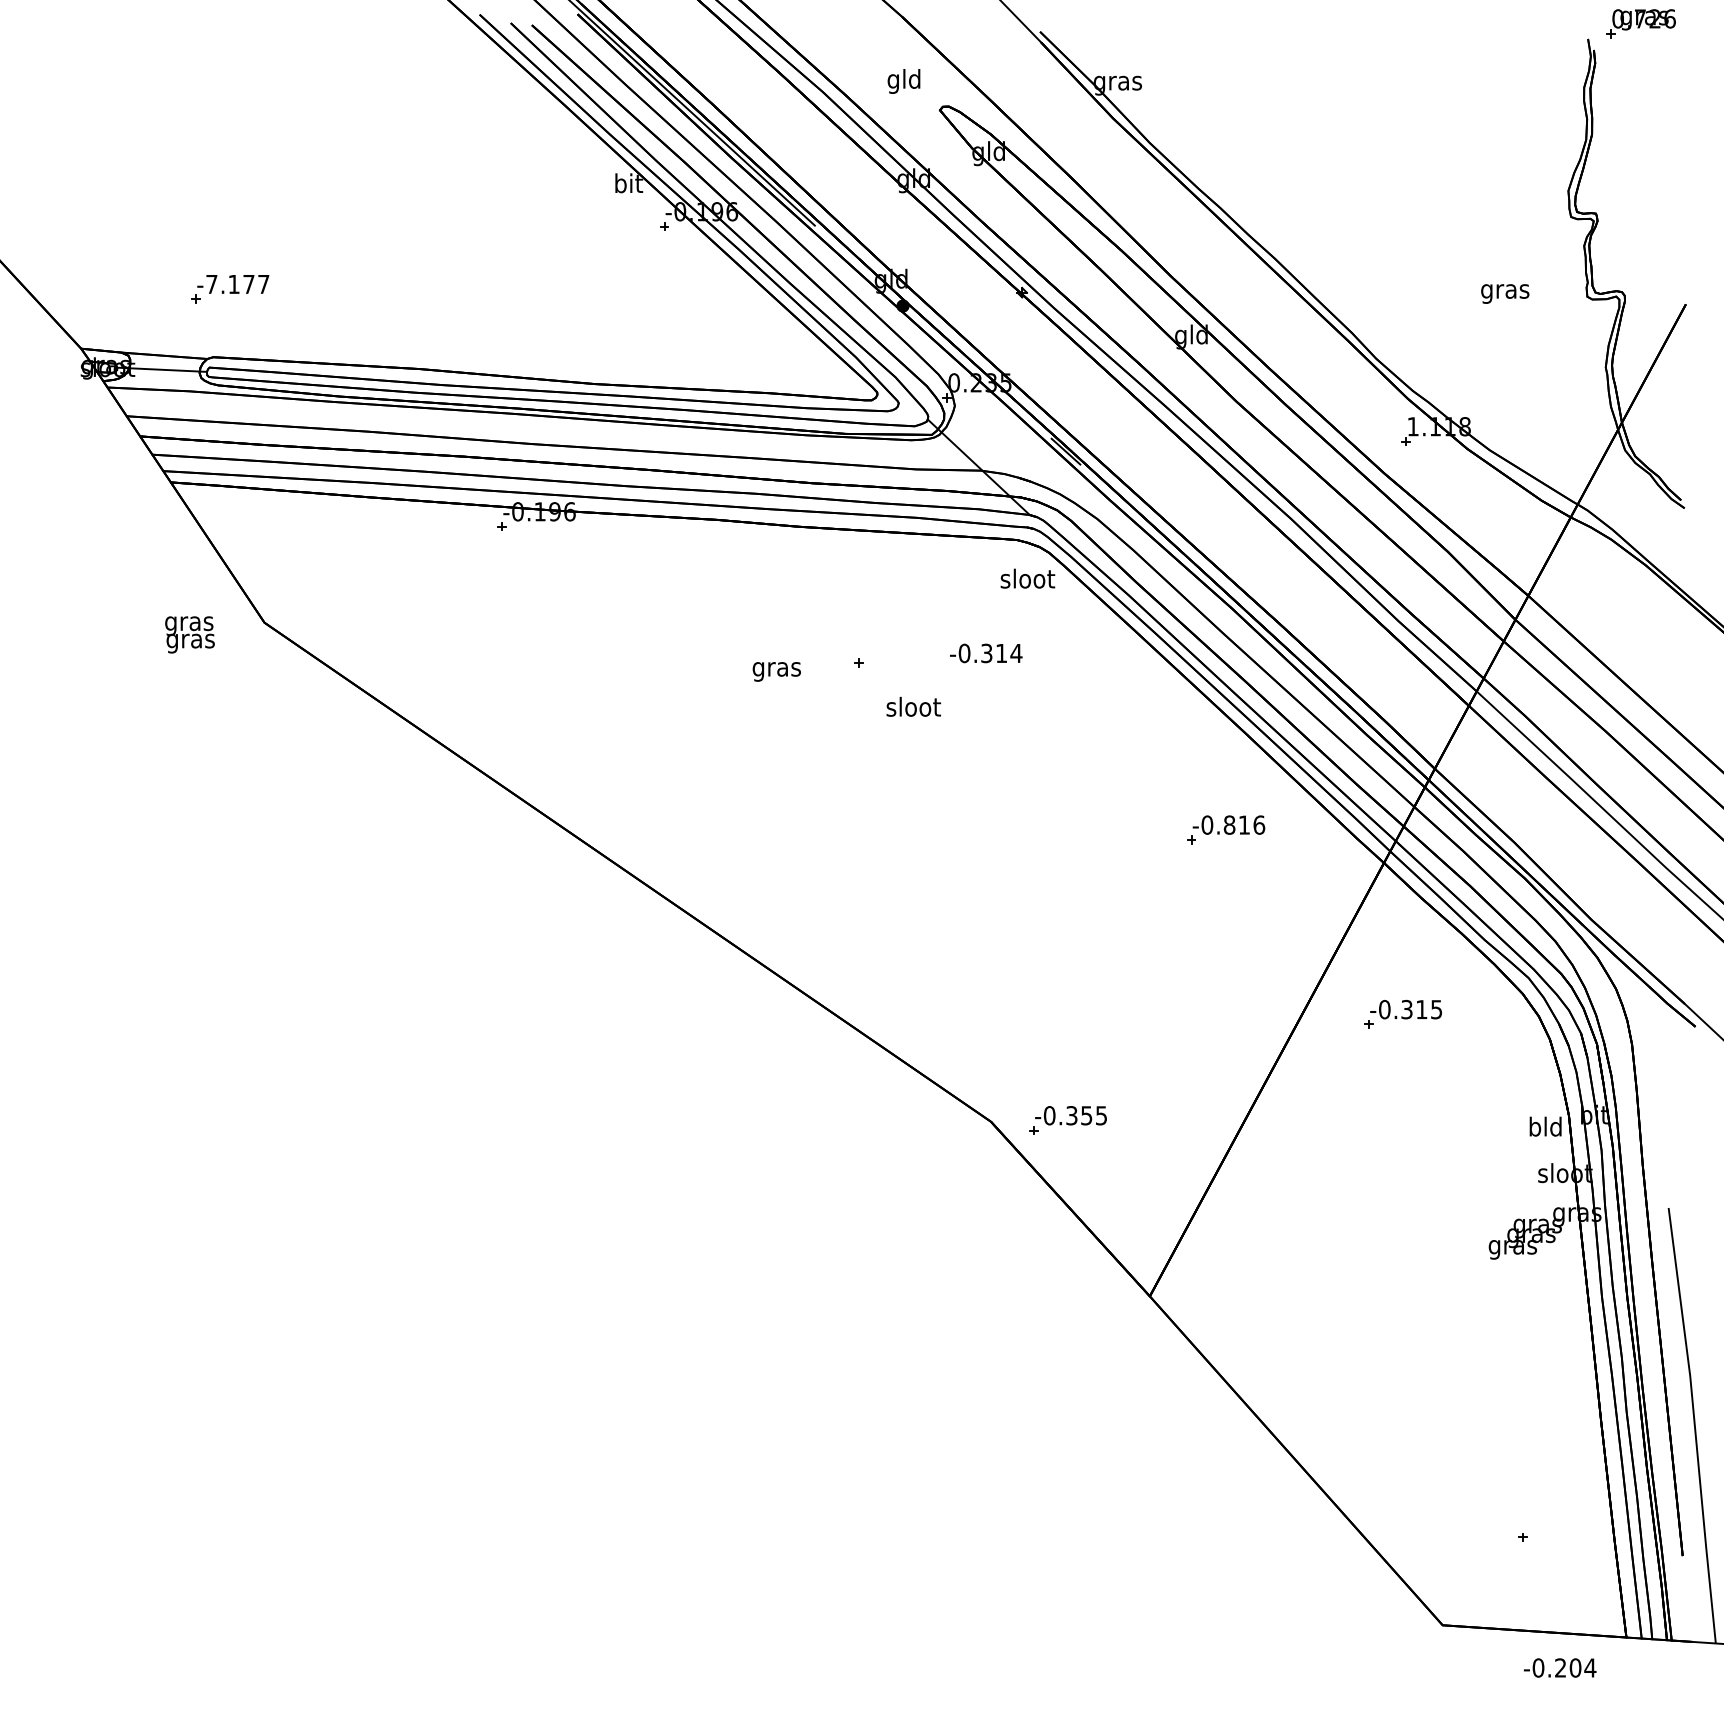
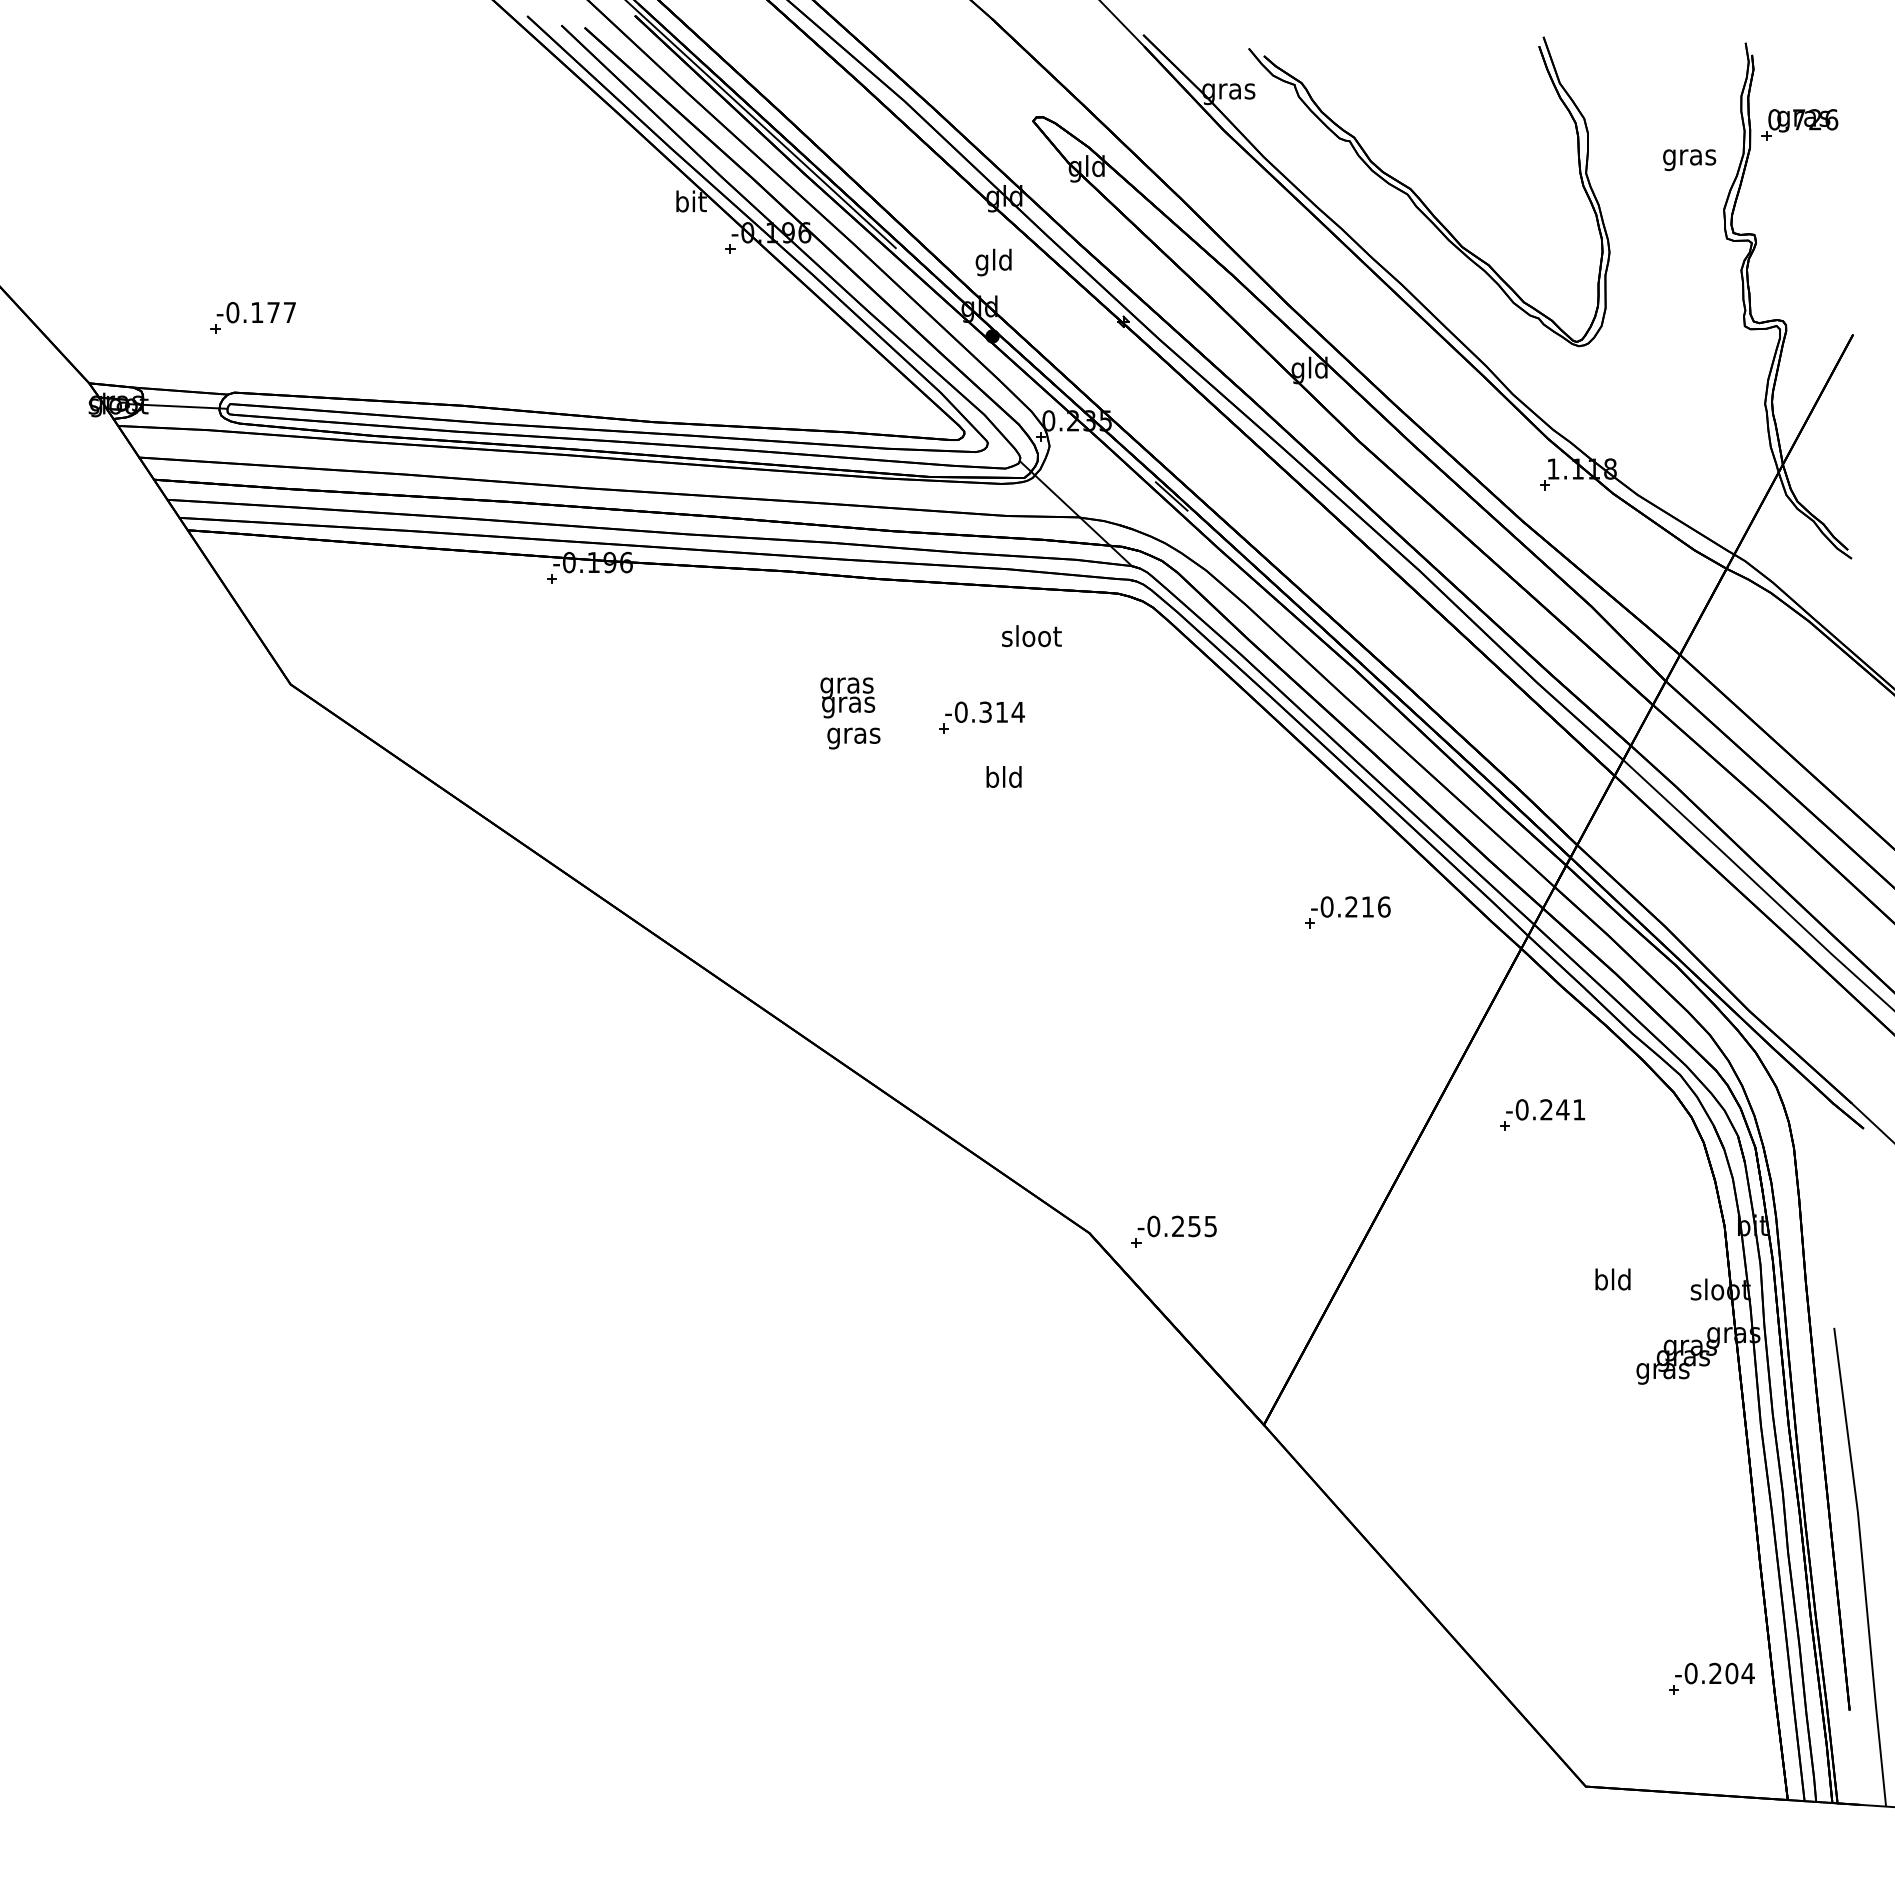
part: (1640, 23) -> (1799, 124), moved
text: (903, 81) -> (993, 262), moved
part: (1293, 181) -> (1421, 199), added
text: (211, 284) -> (232, 312), -7.177 -> -0.177
text: (1505, 294) -> (1689, 160), moved
text: (1027, 579) -> (1031, 636), moved
text: (189, 634) -> (847, 697), moved
text: (985, 652) -> (984, 711), moved
text: (913, 706) -> (1004, 776), sloot -> bld
text: (1229, 824) -> (1351, 906), -0.816 -> -0.216
text: (1421, 1009) -> (1562, 1109), -0.315 -> -0.241
text: (1072, 1115) -> (1178, 1226), -0.355 -> -0.255
text: (1545, 1126) -> (1612, 1279), moved
text: (1559, 1667) -> (1714, 1673), moved

